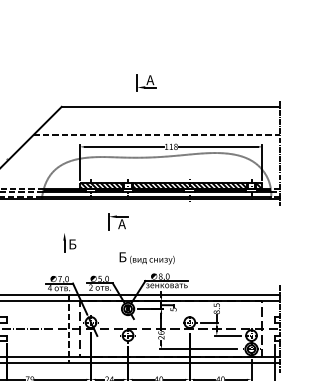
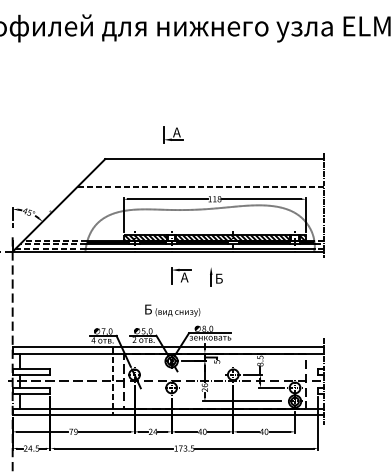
part: (146, 82) -> (173, 134), moved
part: (118, 222) -> (181, 275), moved
part: (69, 242) -> (216, 276), moved
text: (146, 258) -> (172, 310), moved

